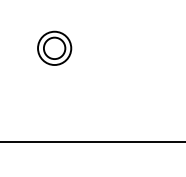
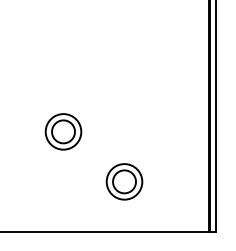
part: (111, 94) -> (124, 181), added

